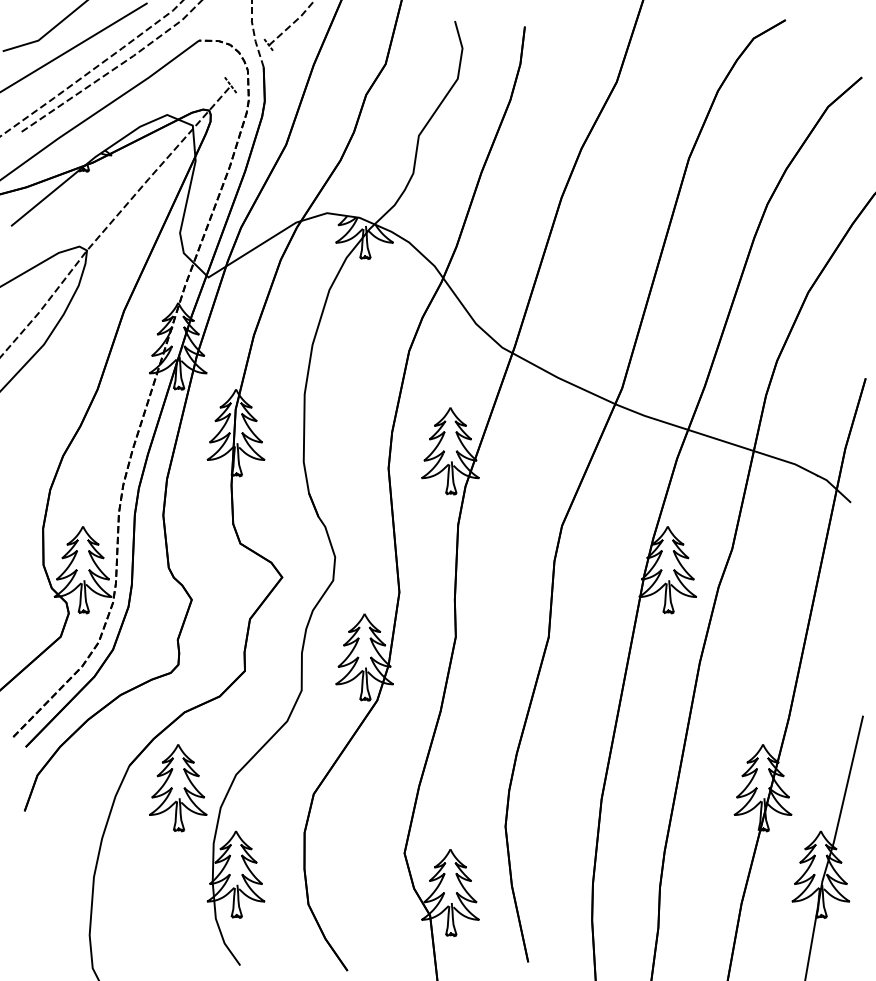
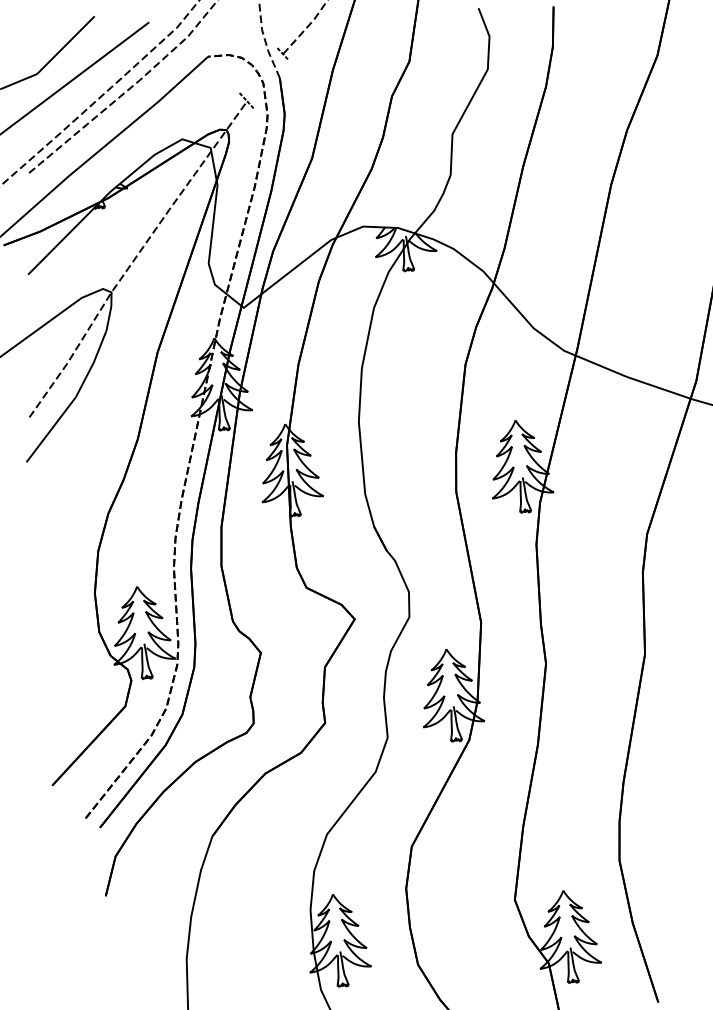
part: (178, 788) -> (267, 855), removed

